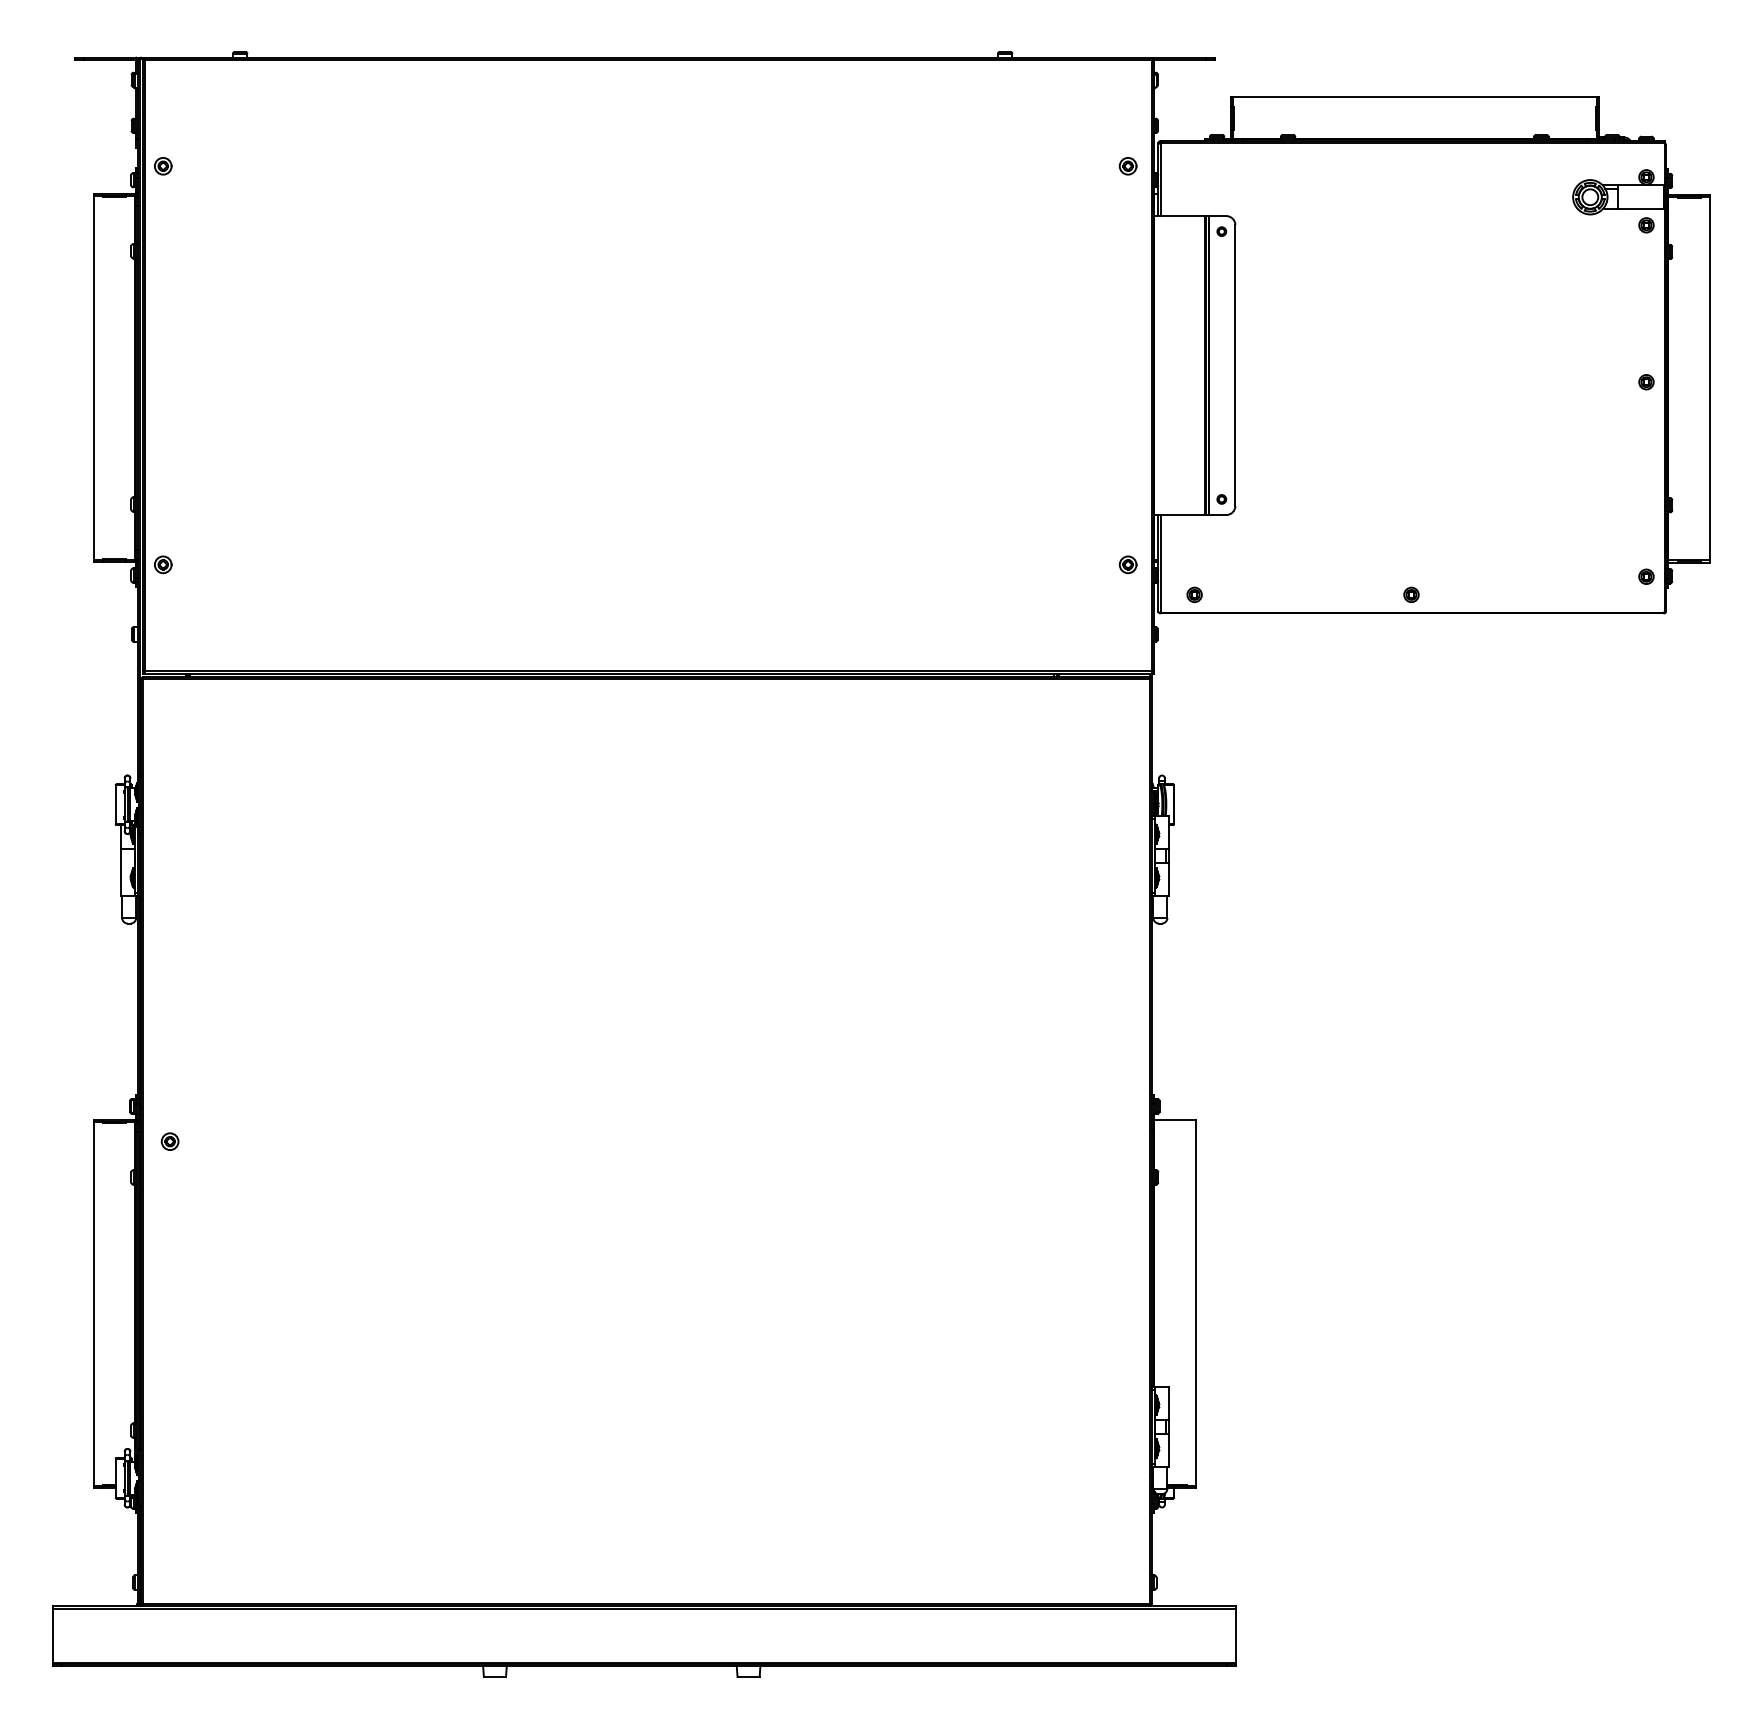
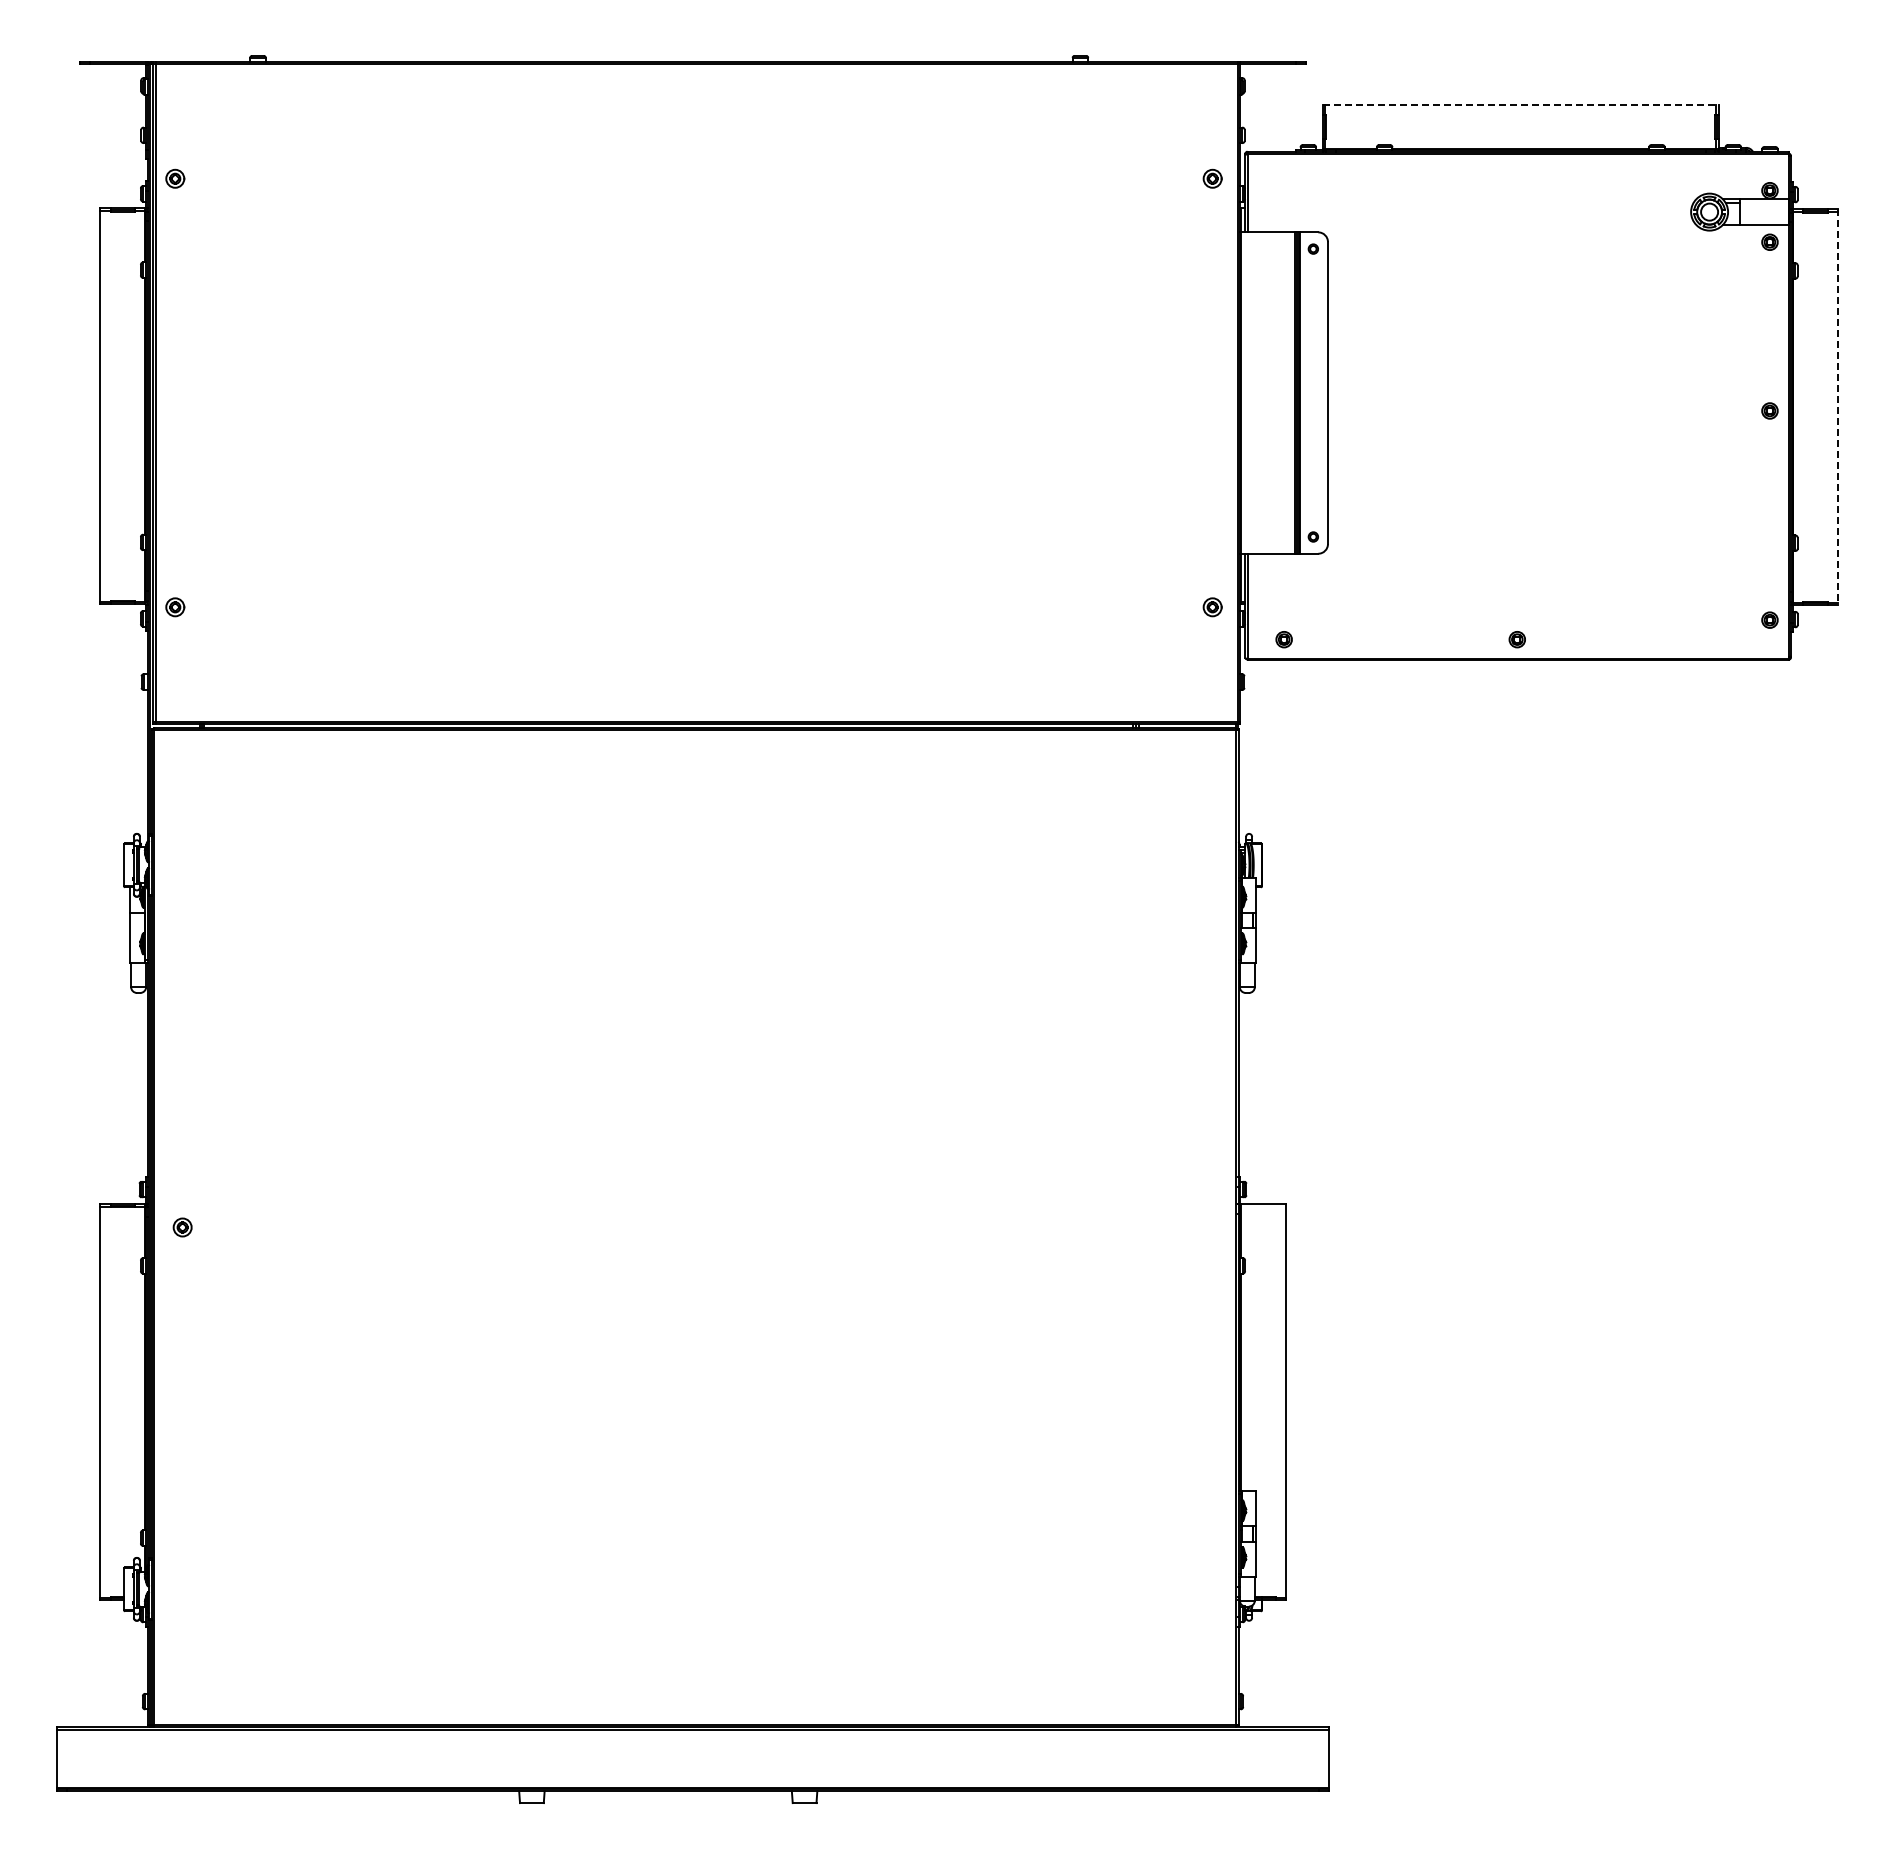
line: (1414, 97) -> (1520, 104), solid -> dashed
line: (1710, 378) -> (1838, 407), solid -> dashed

